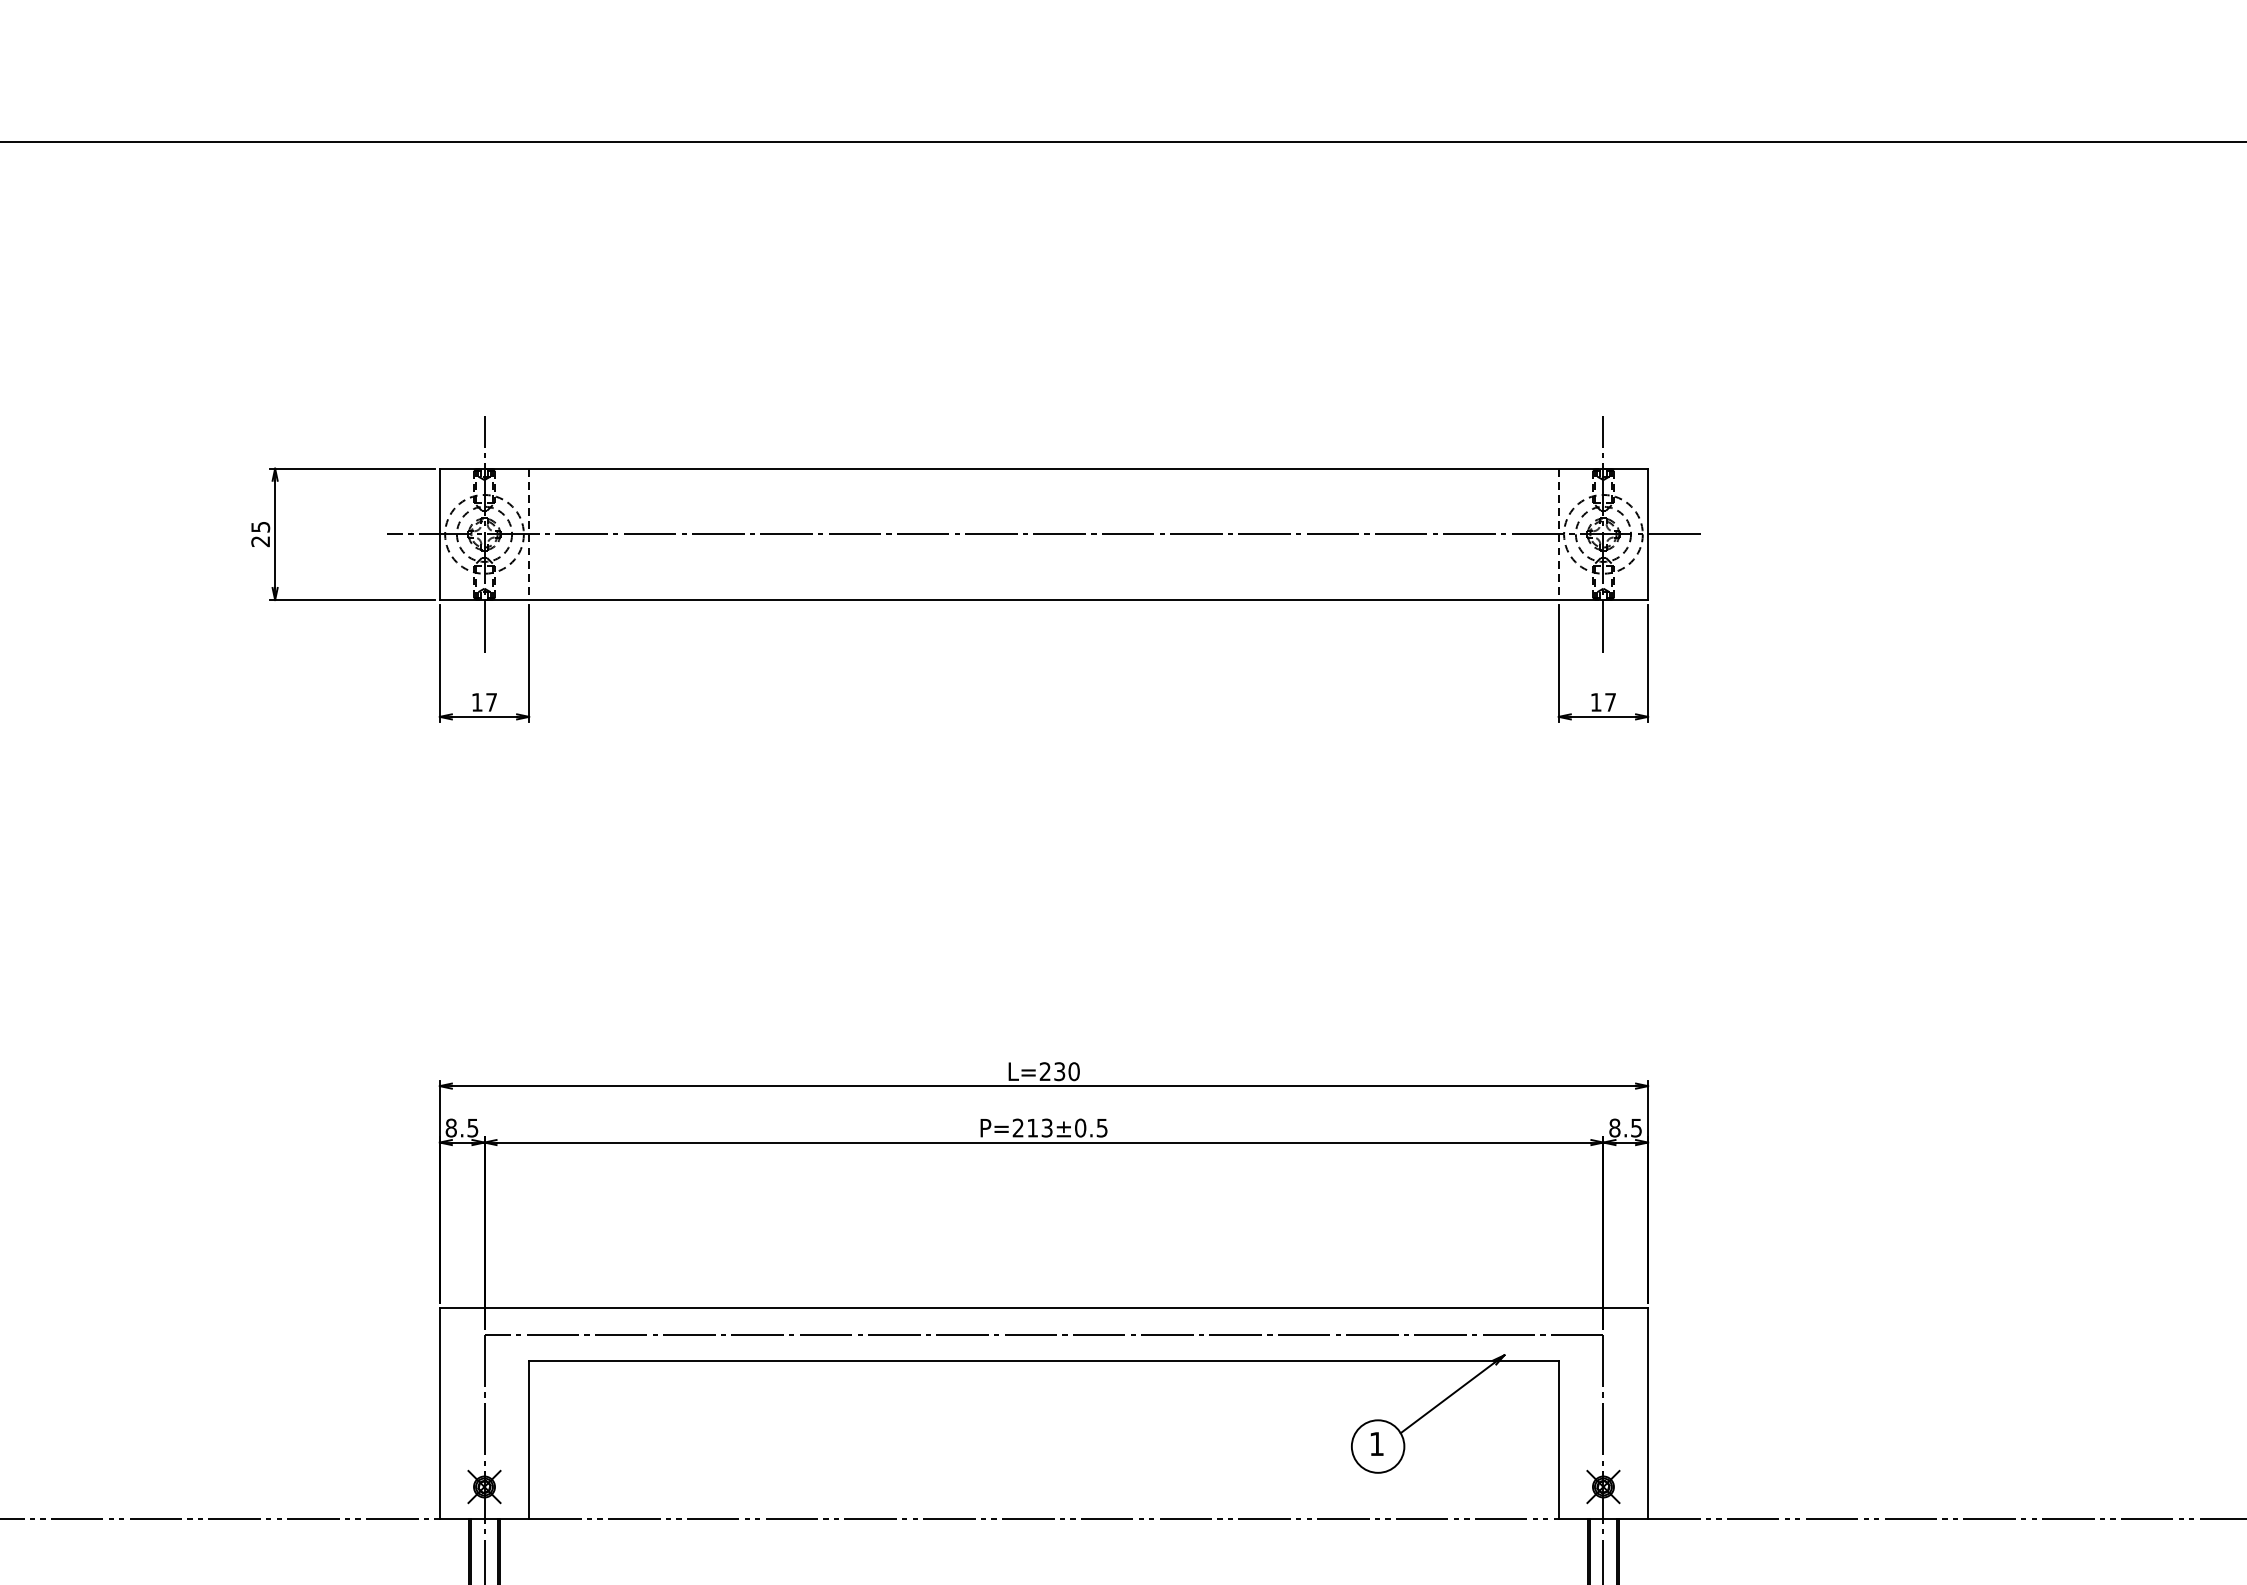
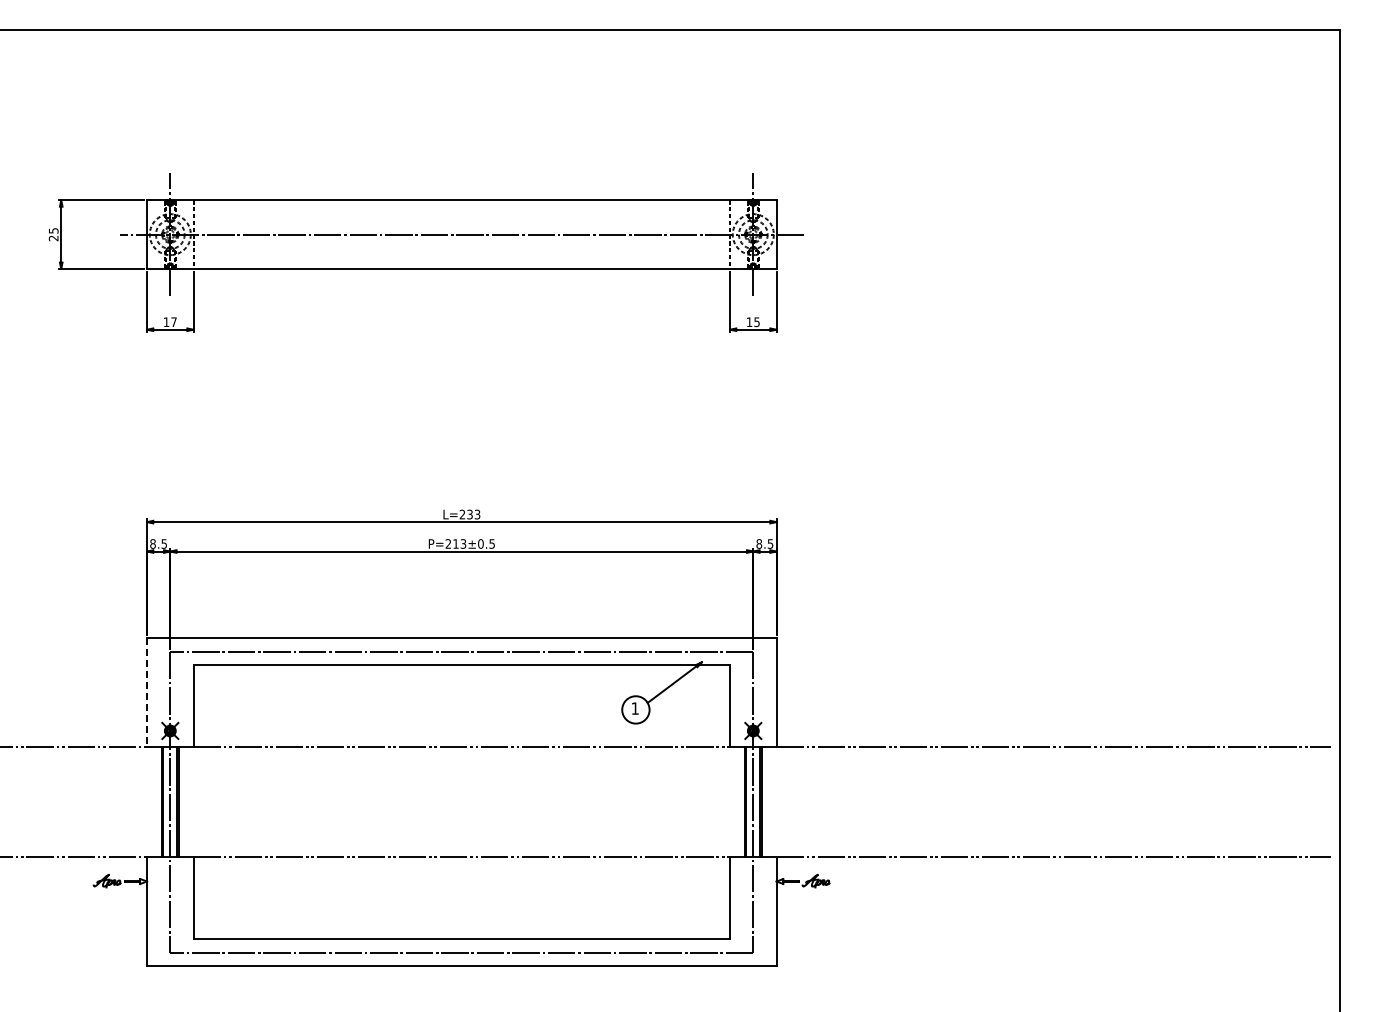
text: (1609, 702) -> (756, 322), 17 -> 15
text: (1074, 1071) -> (477, 514), L=230 -> L=233
line: (440, 1413) -> (147, 692), solid -> dashed

